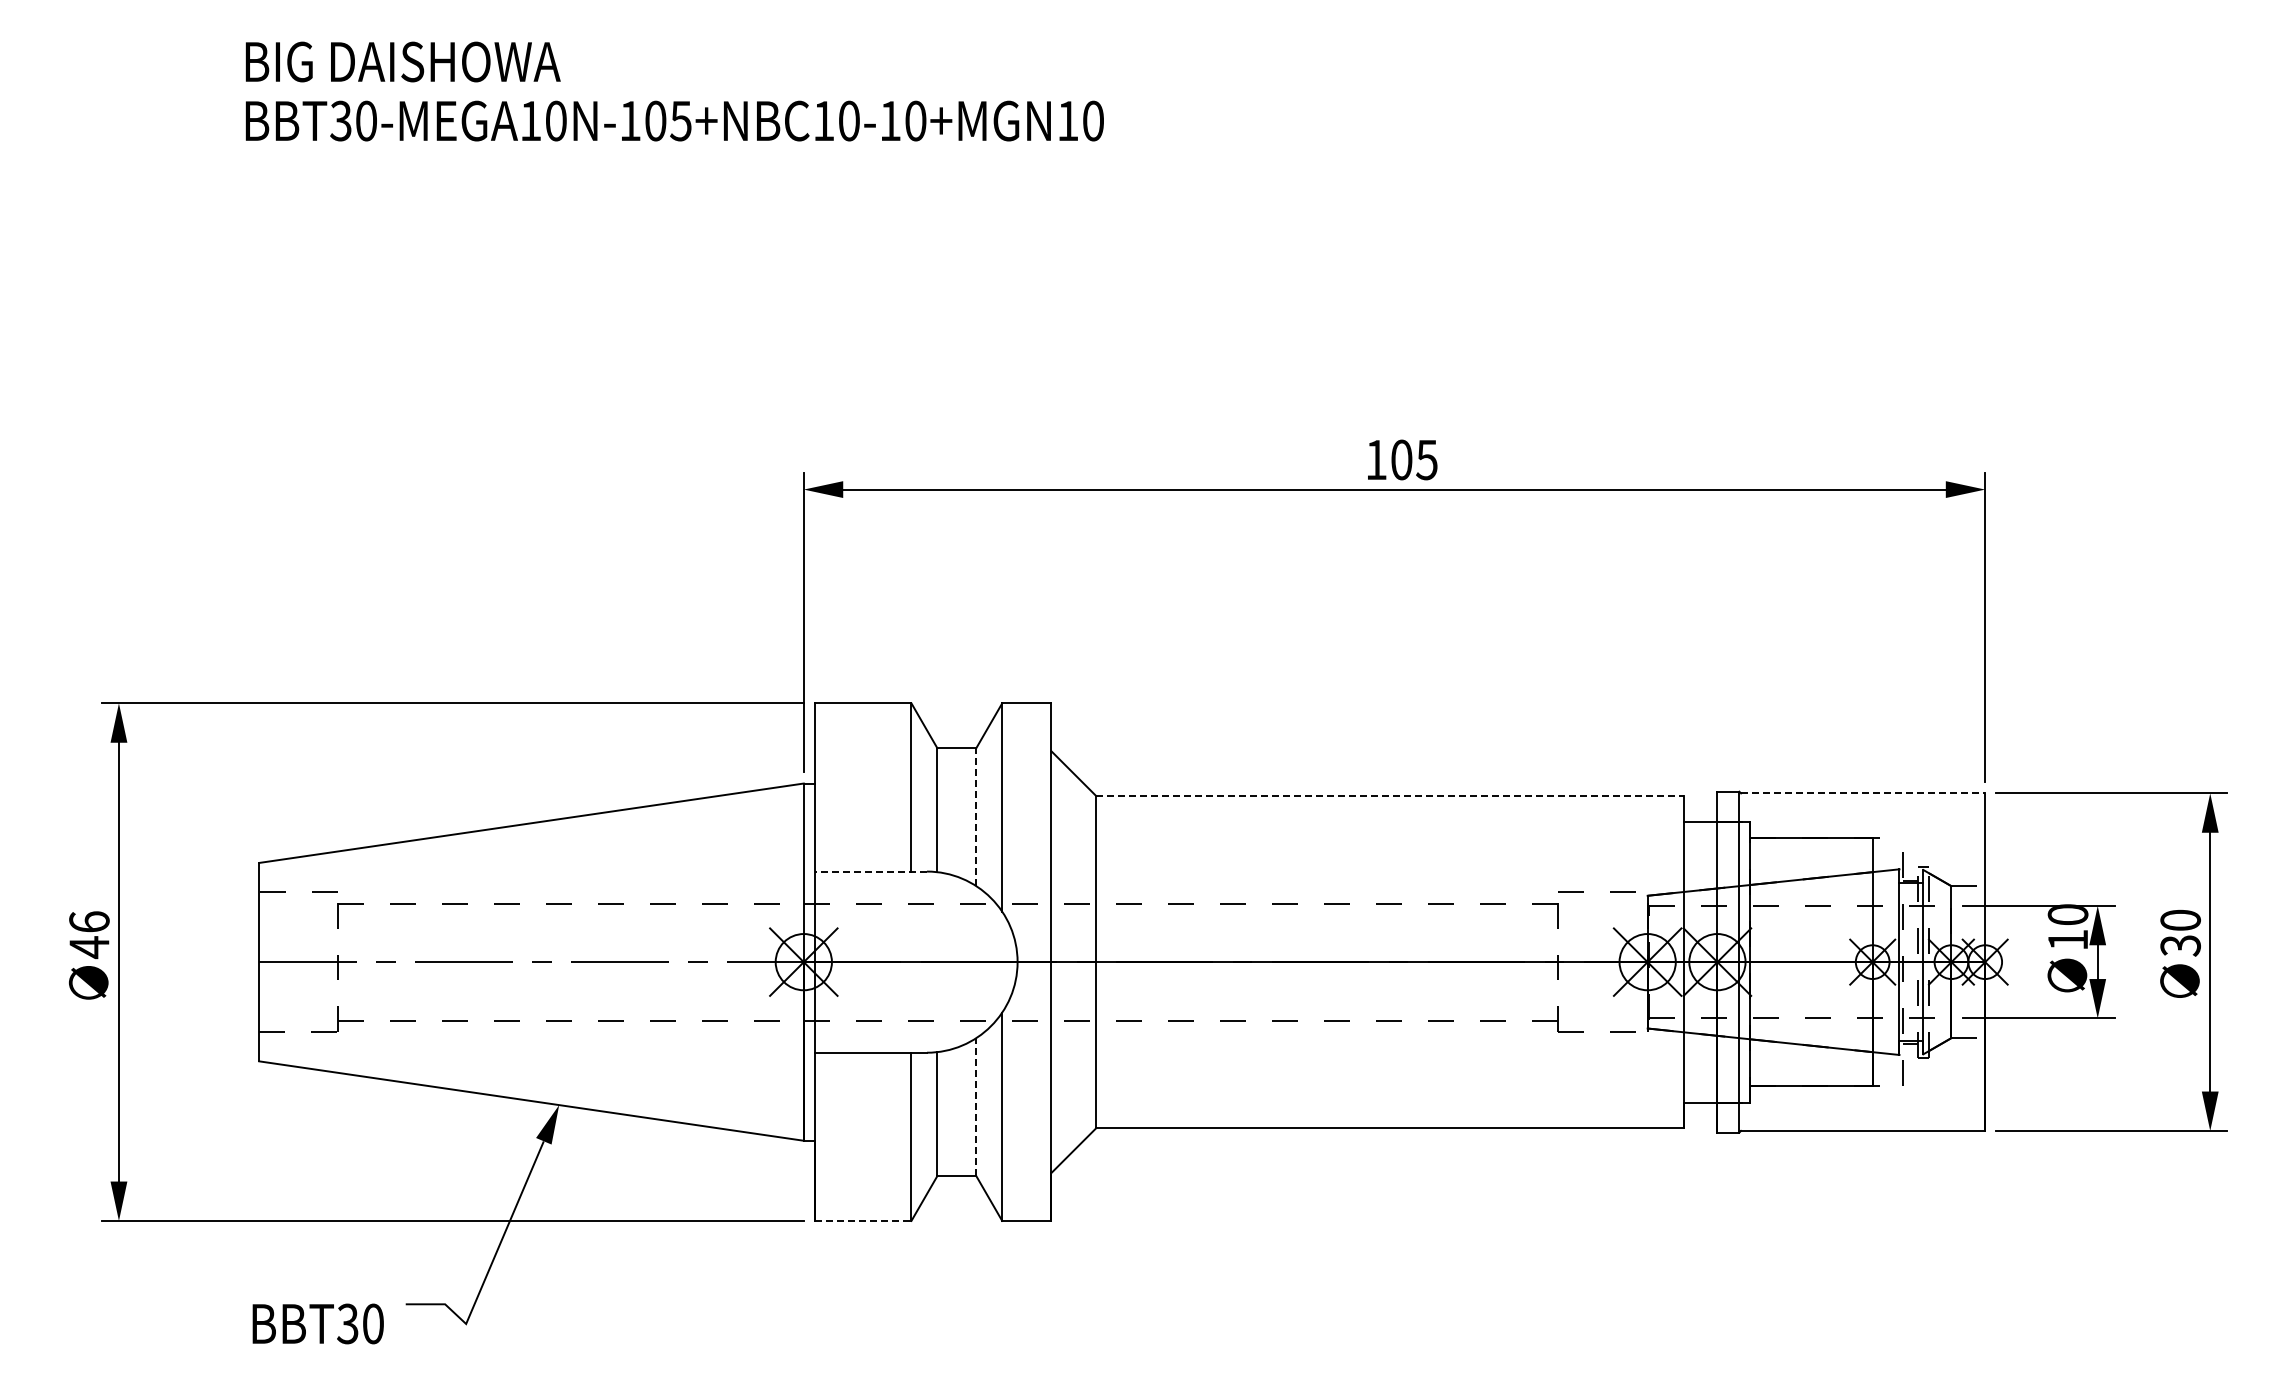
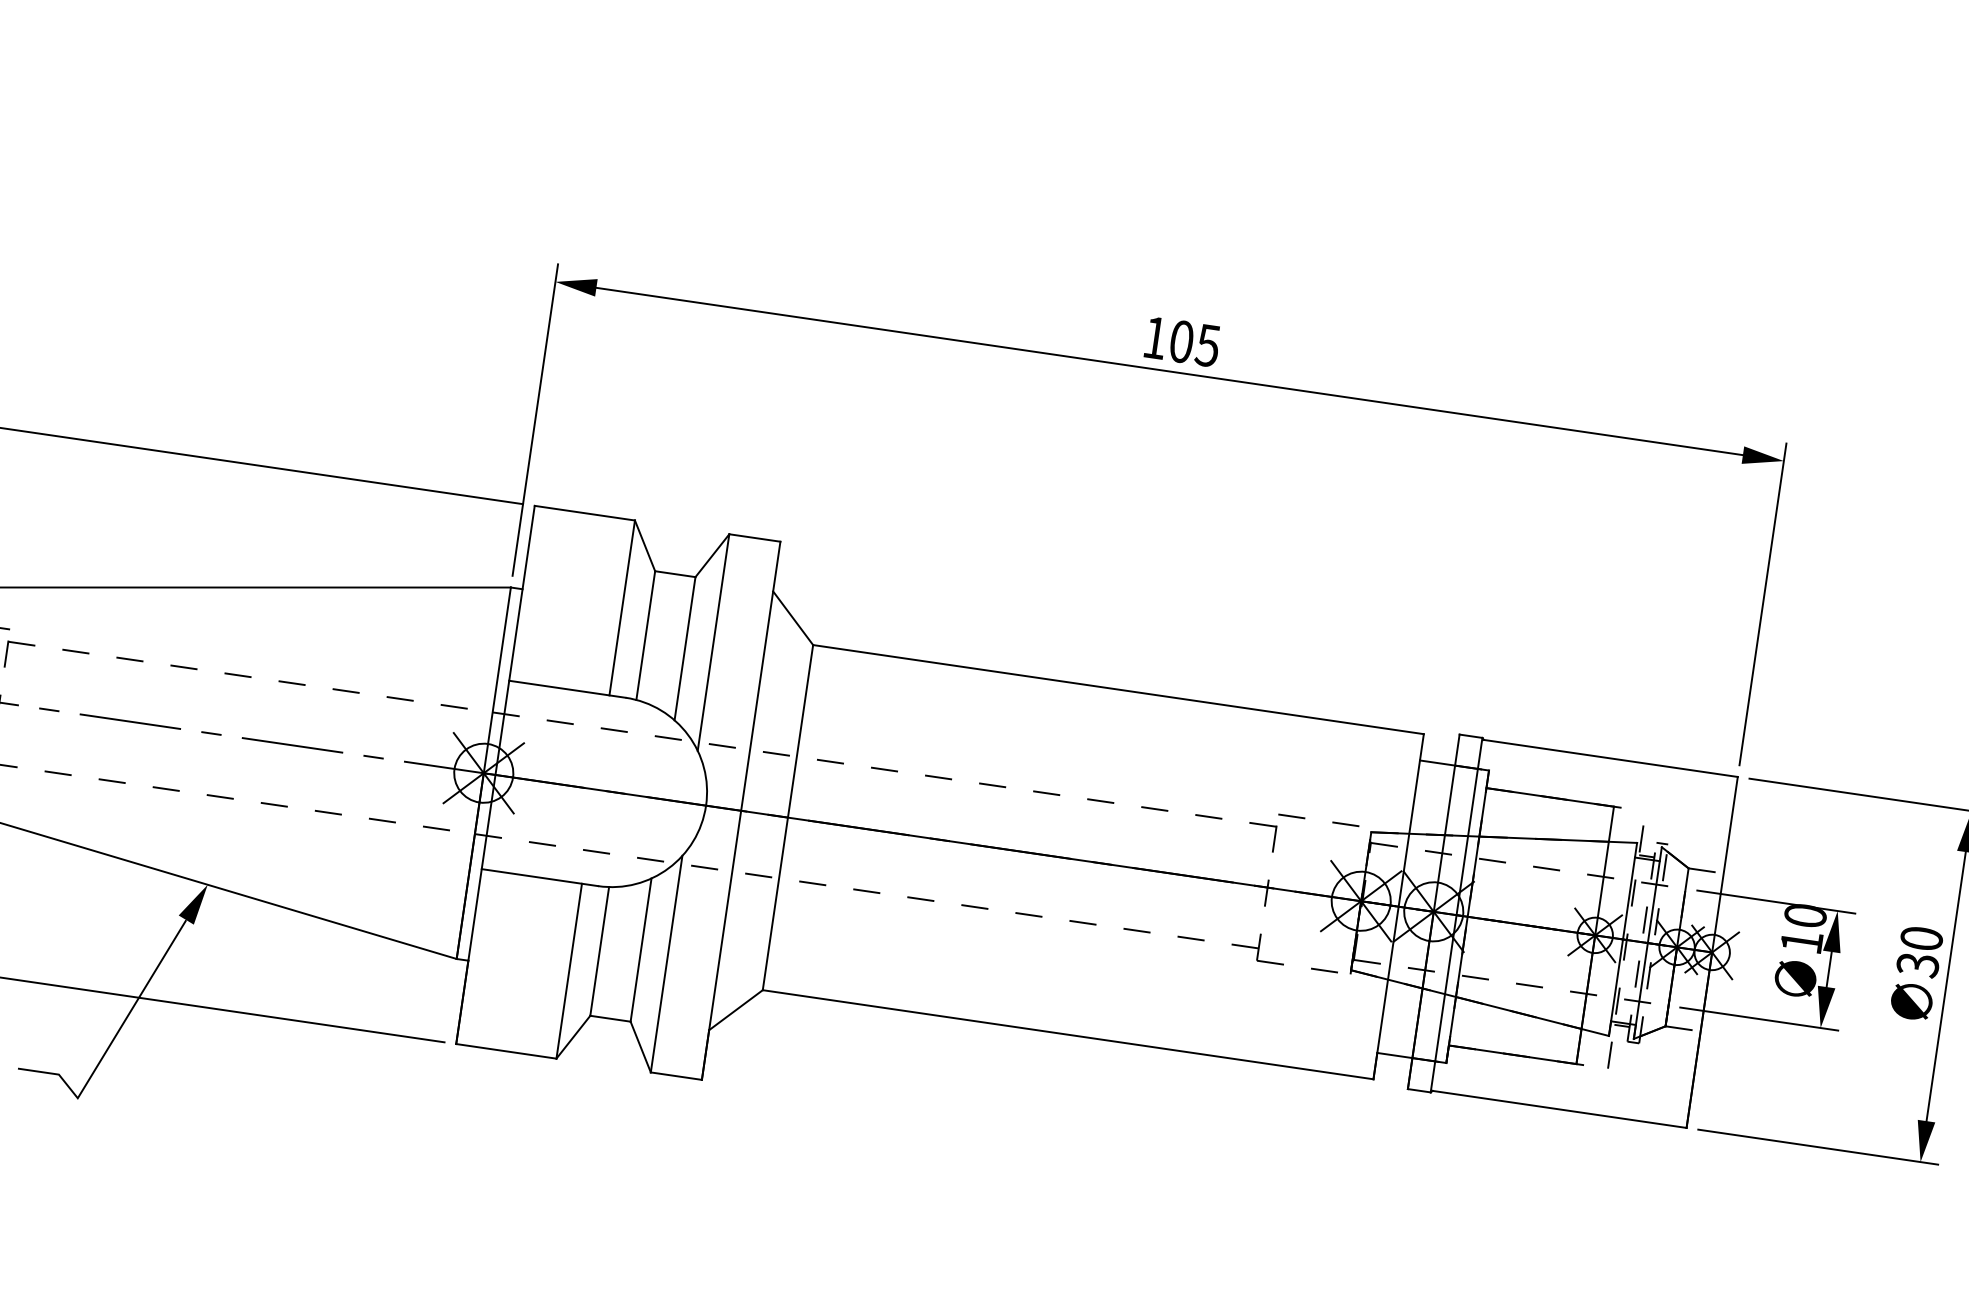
line: (1863, 793) -> (1611, 758), dashed -> solid
line: (1390, 796) -> (1118, 690), dashed -> solid
line: (976, 817) -> (685, 649), dashed -> solid
line: (871, 871) -> (567, 689), dashed -> solid
line: (976, 1107) -> (641, 950), dashed -> solid
line: (863, 1220) -> (506, 1050), dashed -> solid

